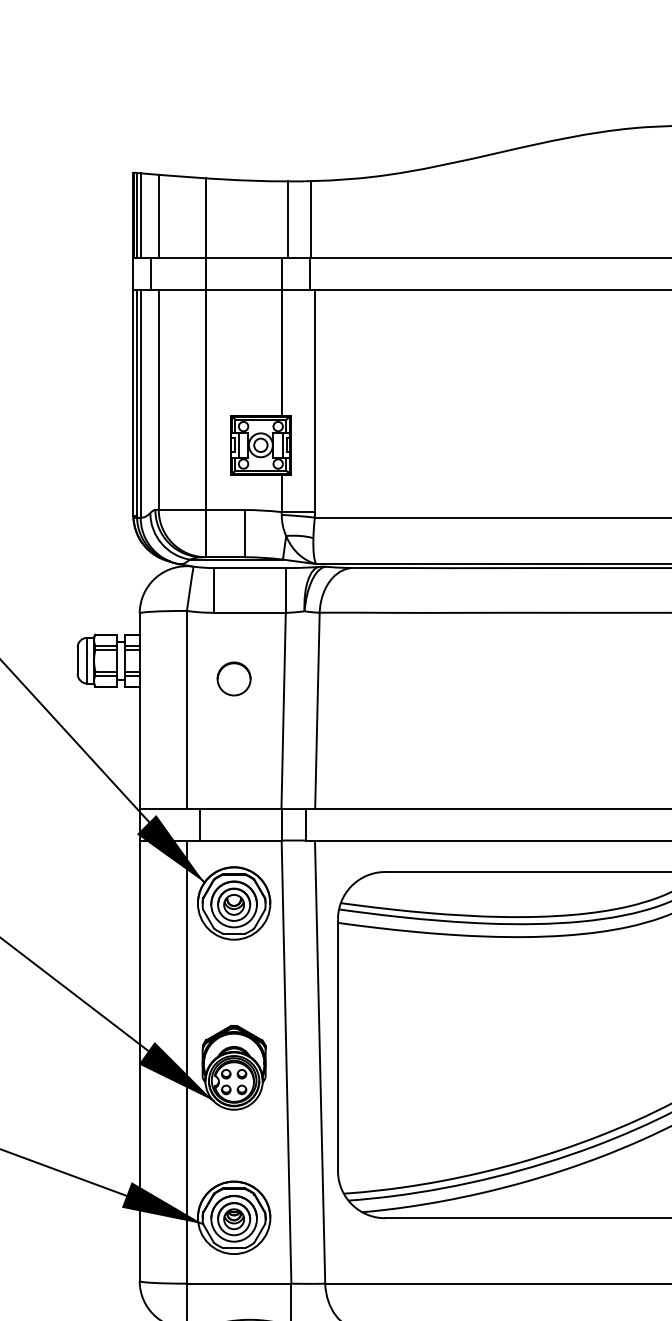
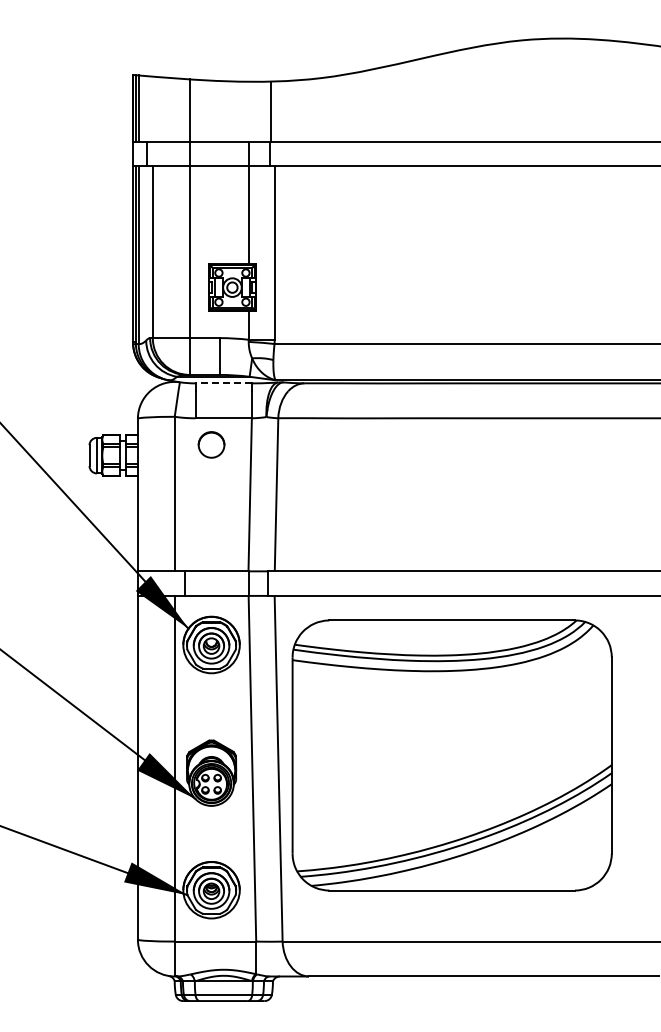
line: (158, 215) -> (152, 108), removed
line: (287, 219) -> (253, 111), removed
line: (249, 568) -> (223, 383), solid -> dashed
part: (234, 678) -> (211, 444), moved

